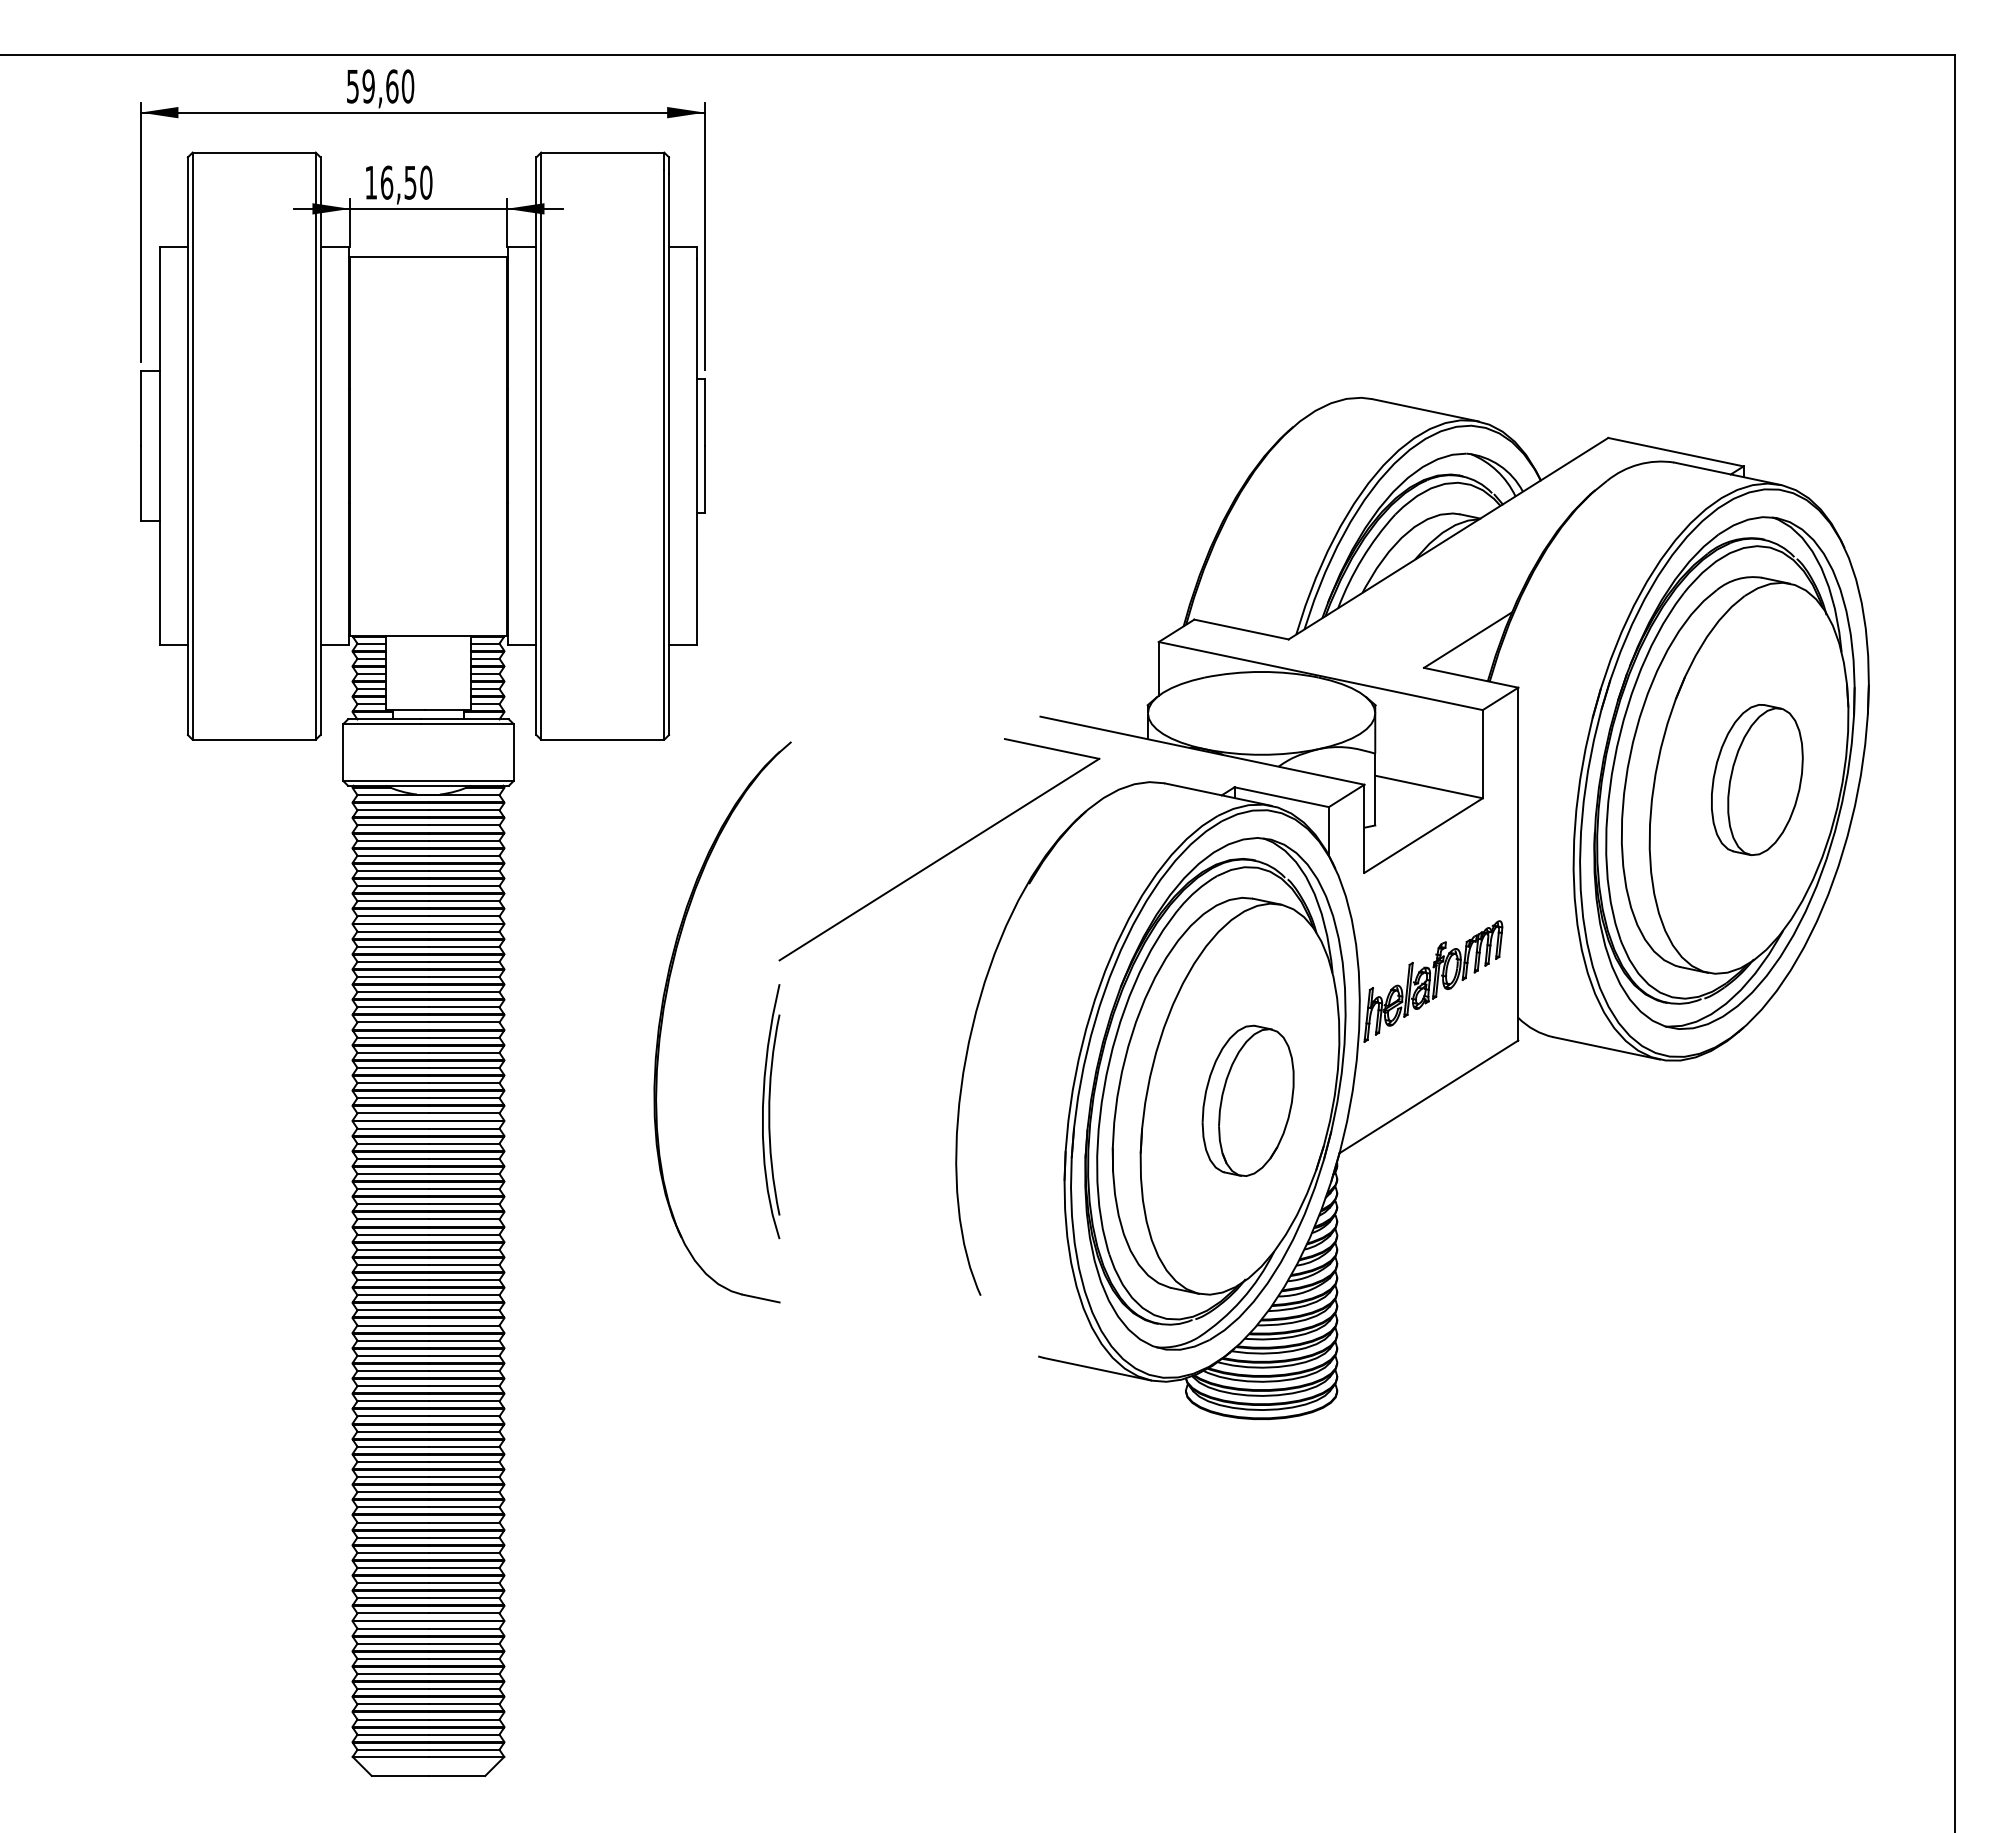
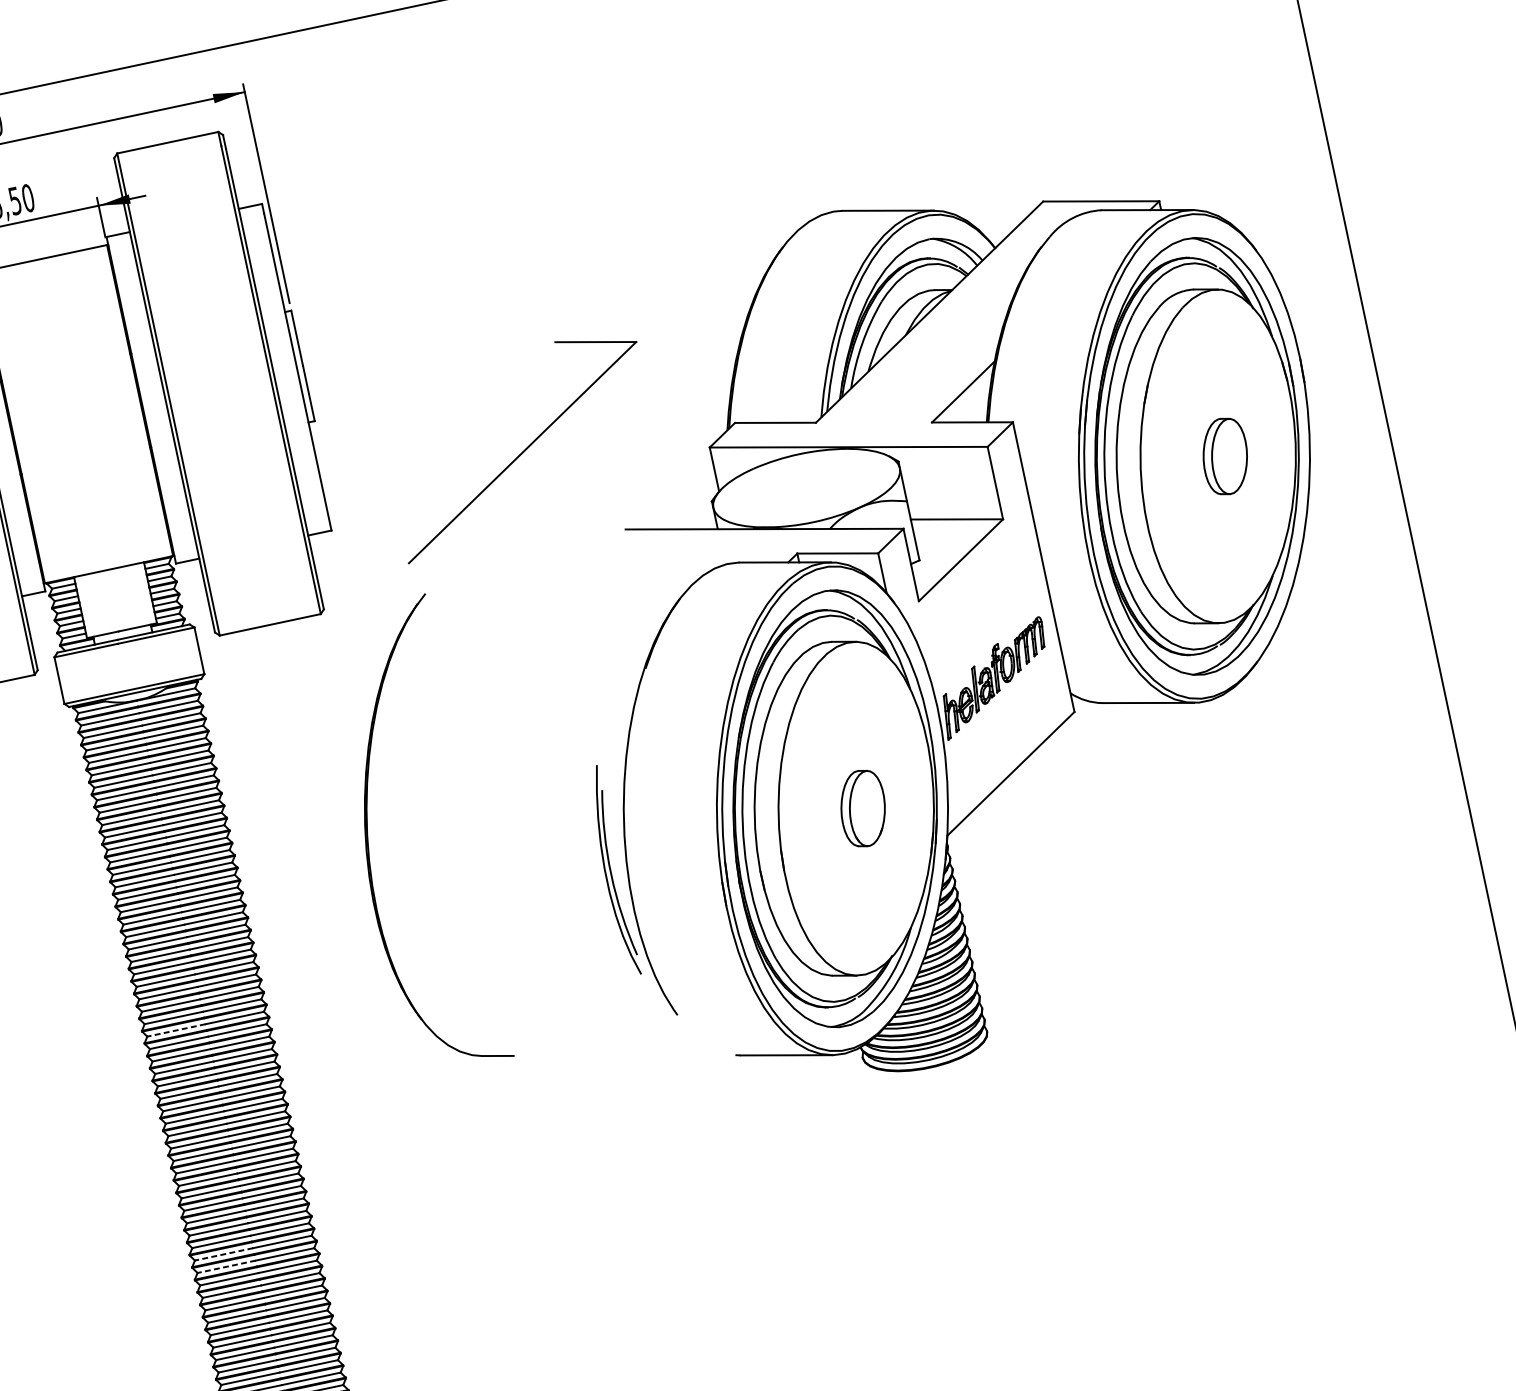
part: (1757, 780) -> (1225, 456), size x0.6
part: (943, 855) -> (525, 448), moved
part: (1247, 1100) -> (862, 808), size x0.6
part: (771, 1111) -> (612, 871), moved
line: (392, 1189) -> (176, 1030), solid -> dashed
line: (392, 1461) -> (223, 1254), solid -> dashed
line: (392, 1477) -> (226, 1267), solid -> dashed

